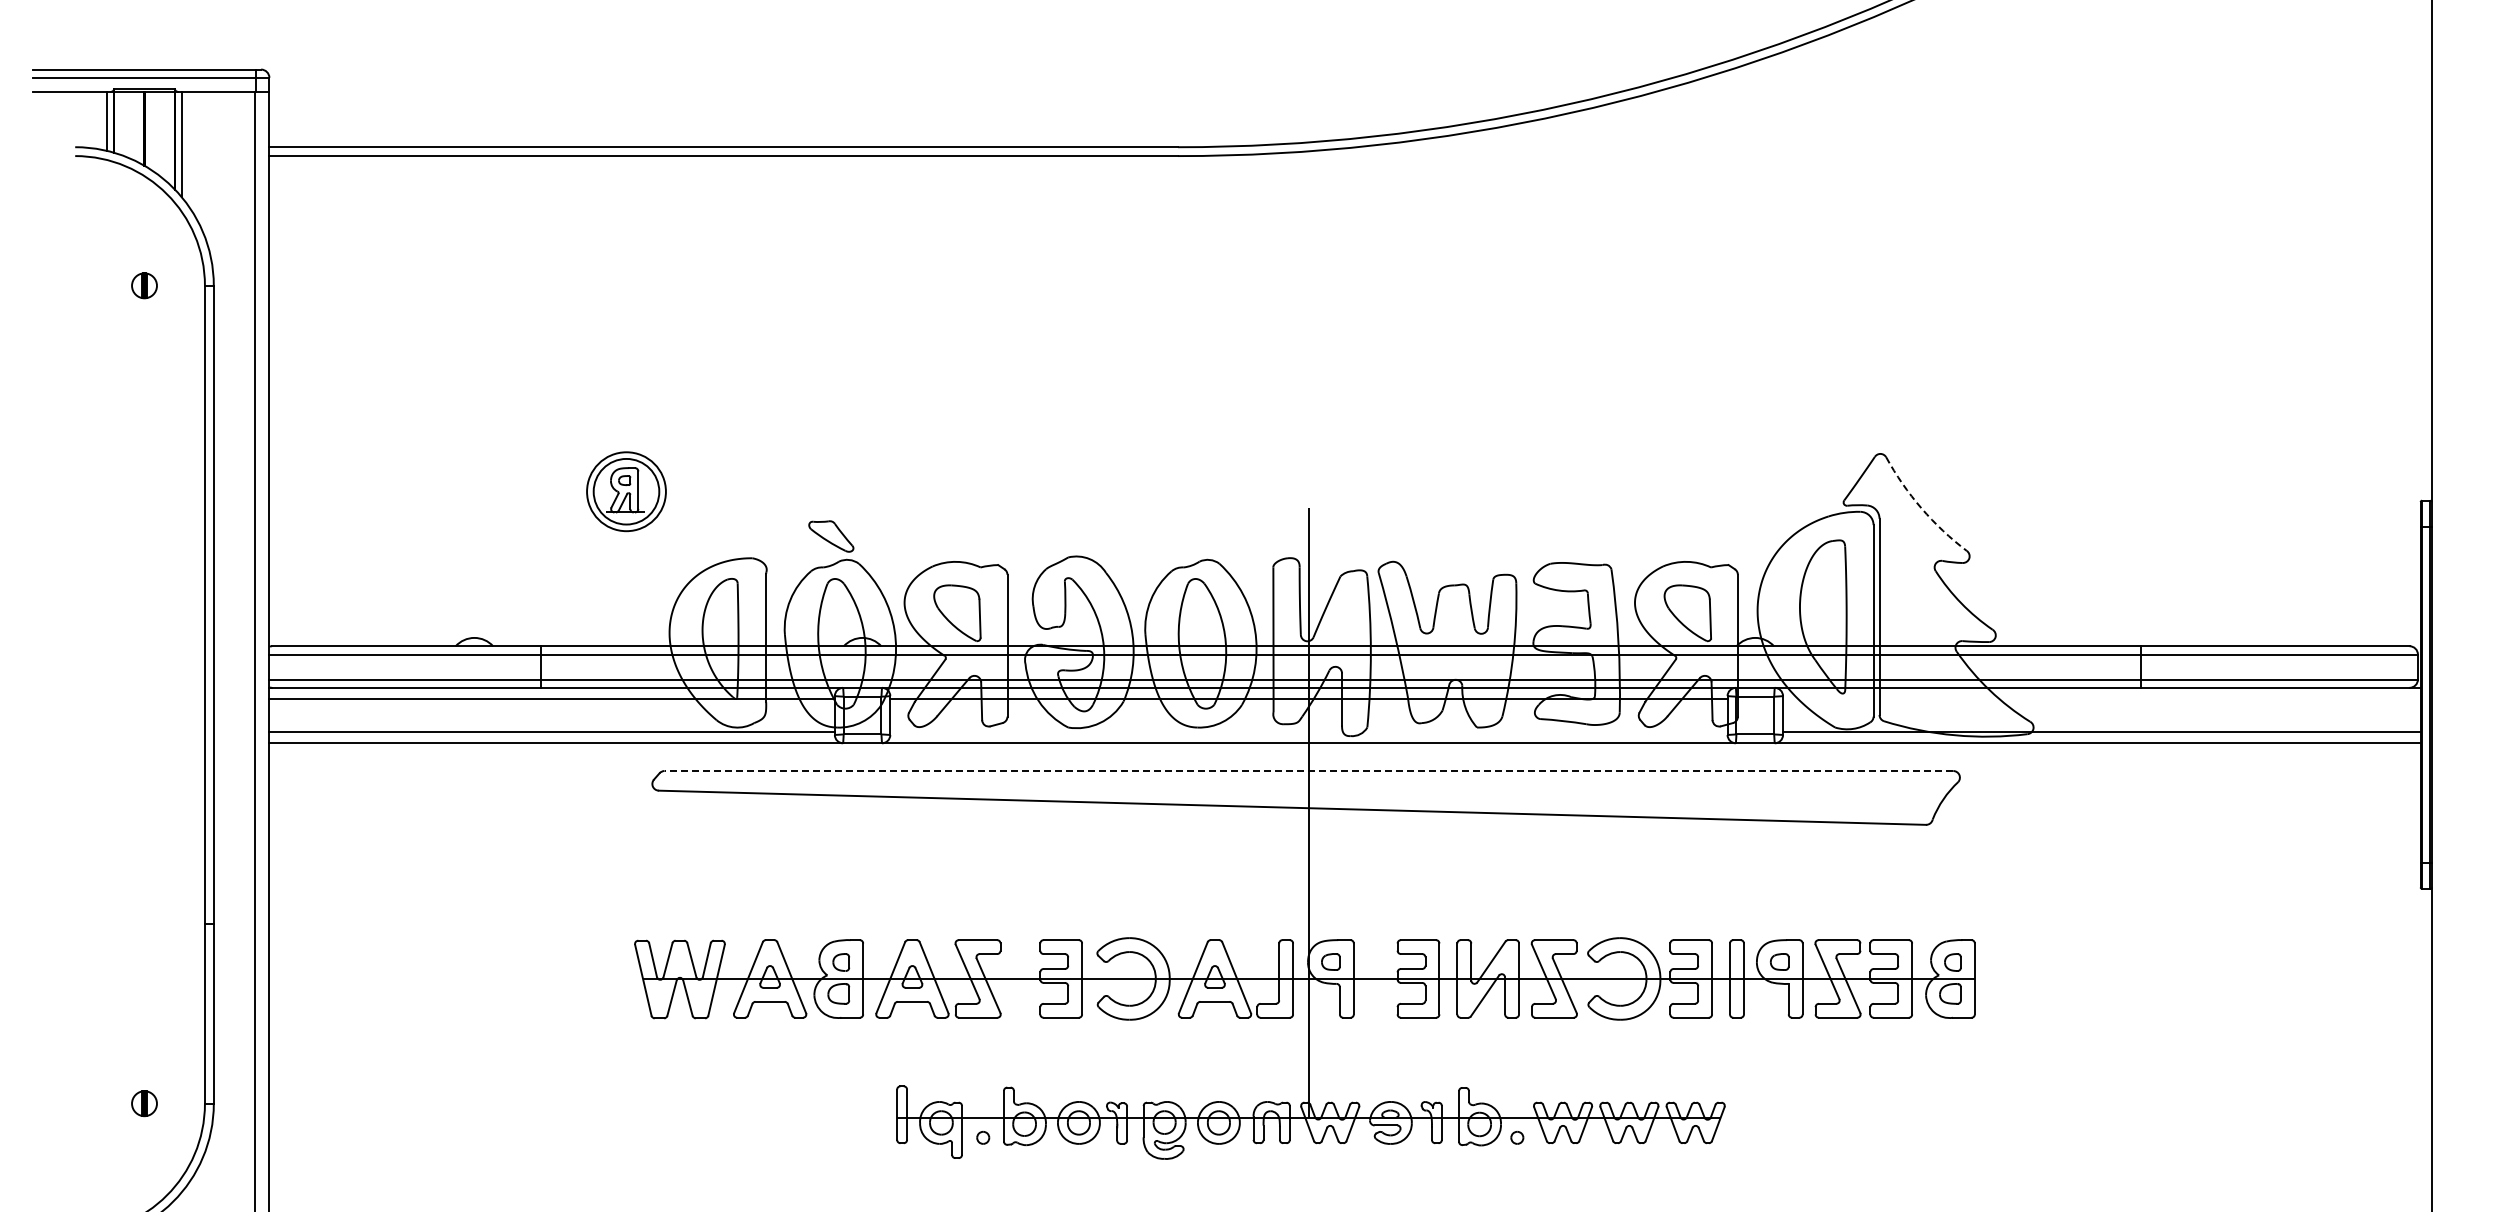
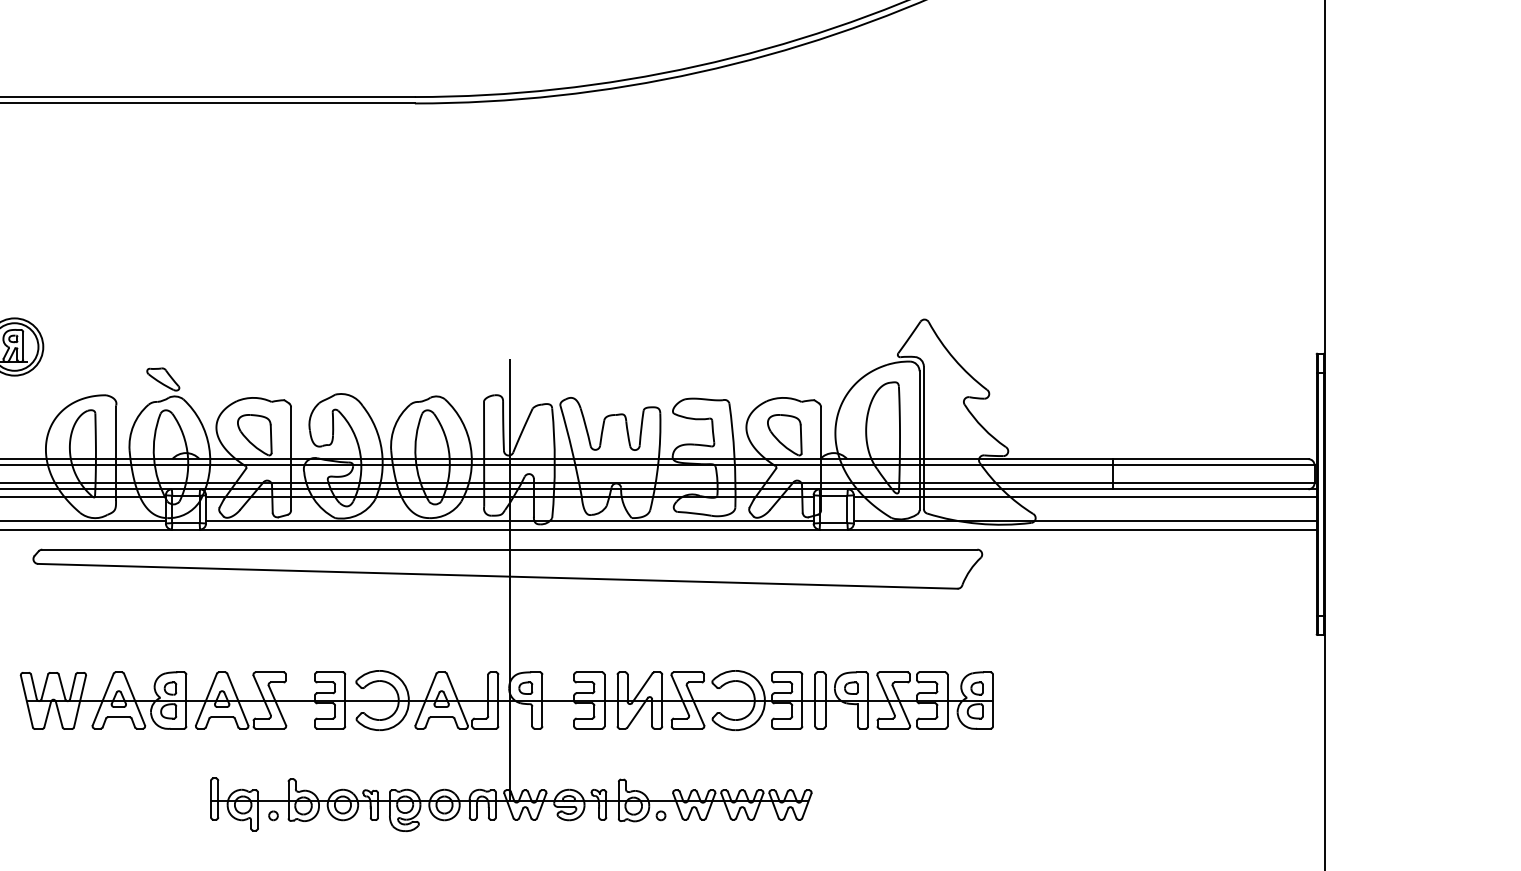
arc: (1921, 508) -> (954, 359), dashed -> solid
line: (2101, 698) -> (1084, 497), added
line: (1308, 732) -> (509, 521), added
line: (1308, 771) -> (509, 550), dashed -> solid

